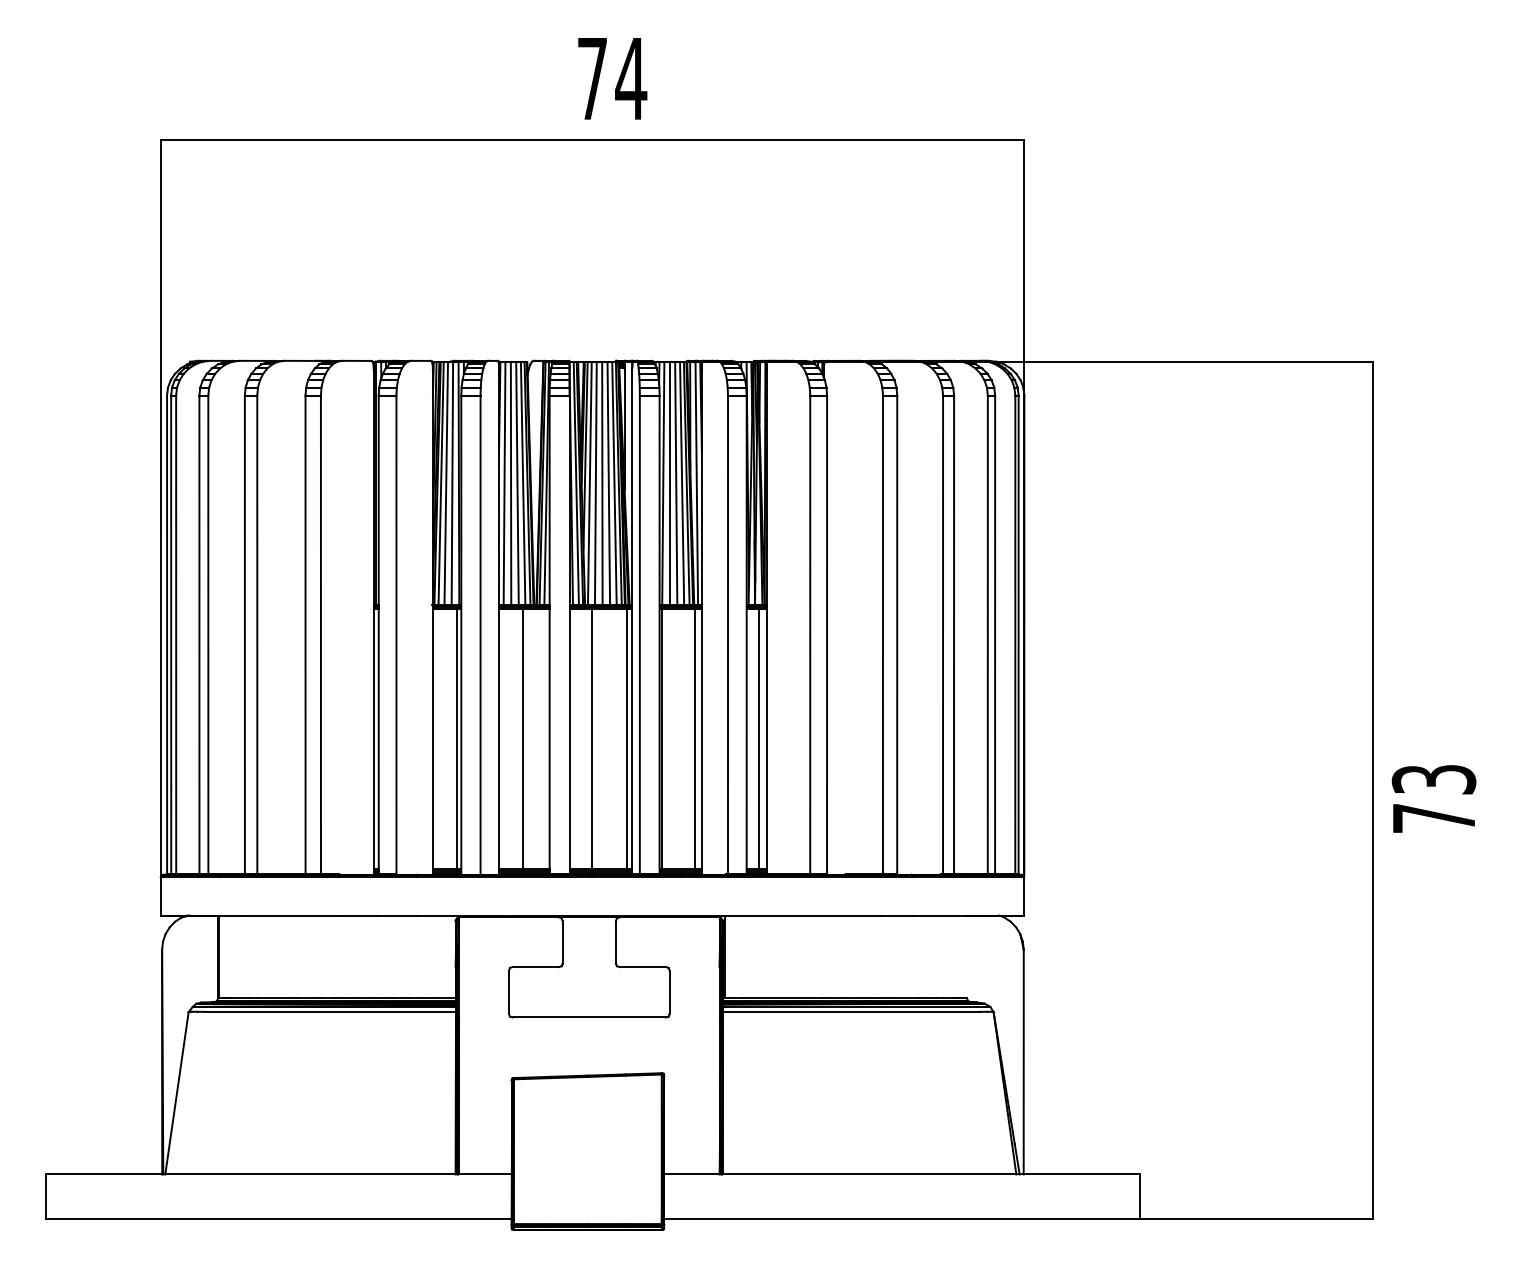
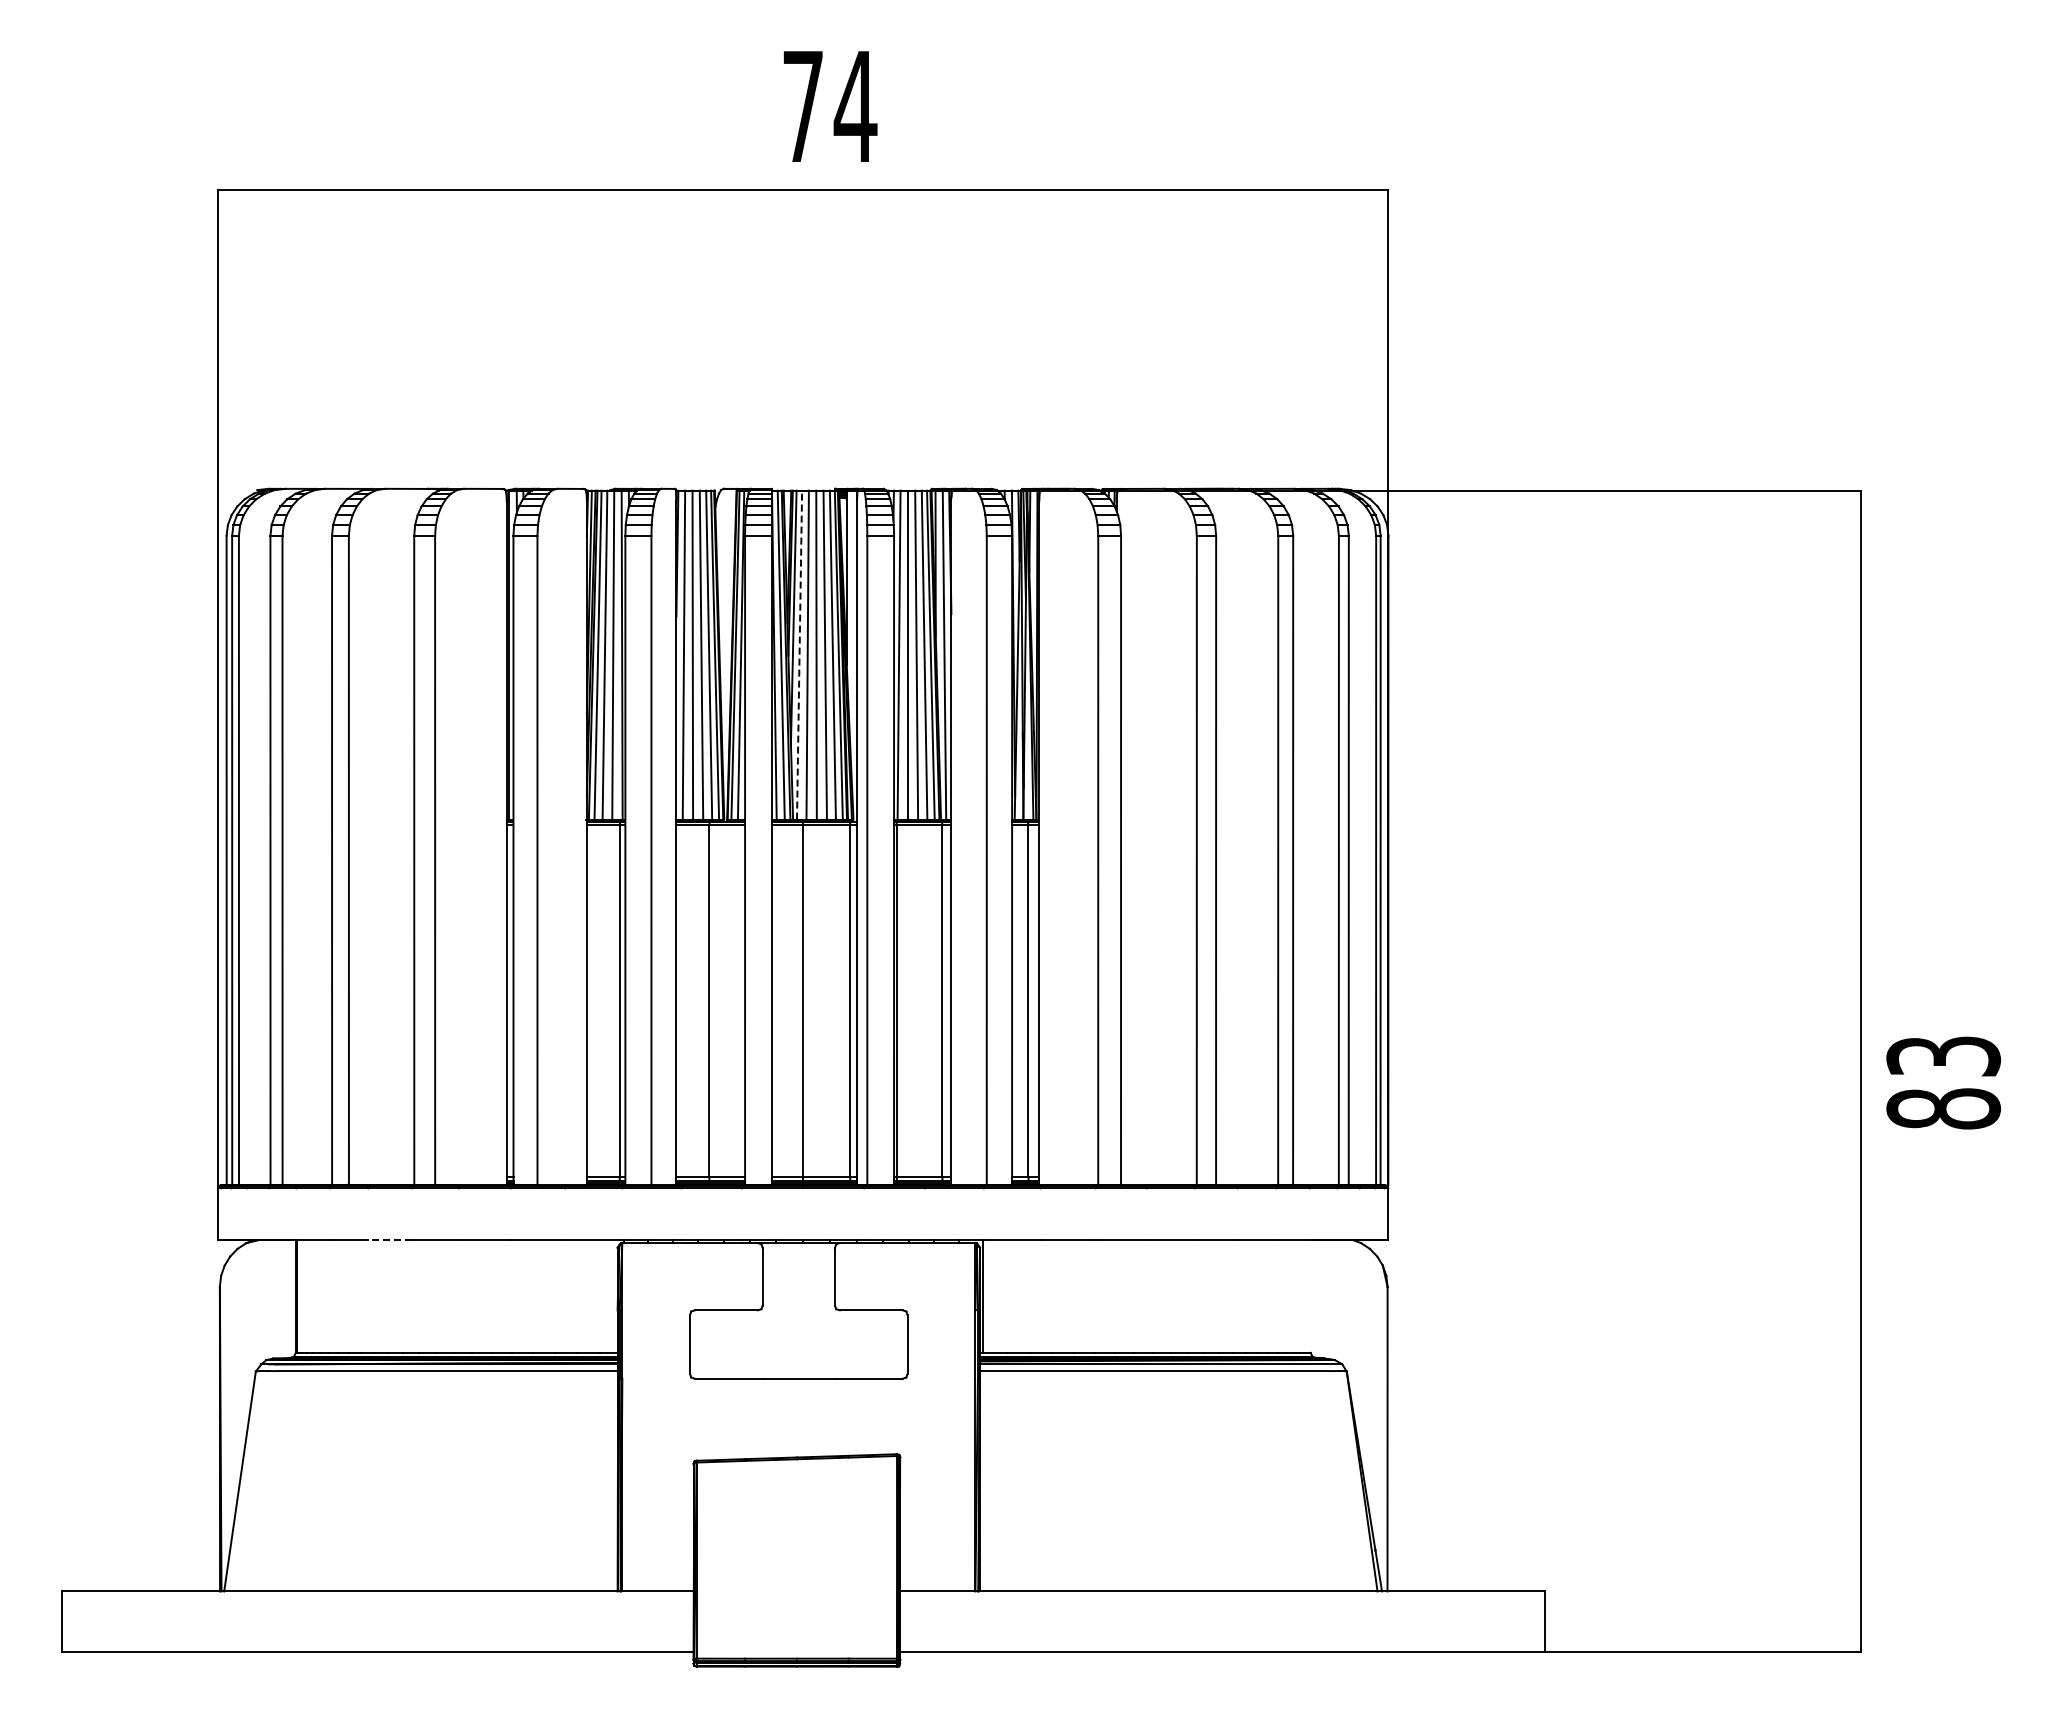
line: (589, 483) -> (799, 654), solid -> dashed
text: (1433, 818) -> (1943, 1108), 73 -> 83
line: (287, 915) -> (389, 1240), solid -> dashed

